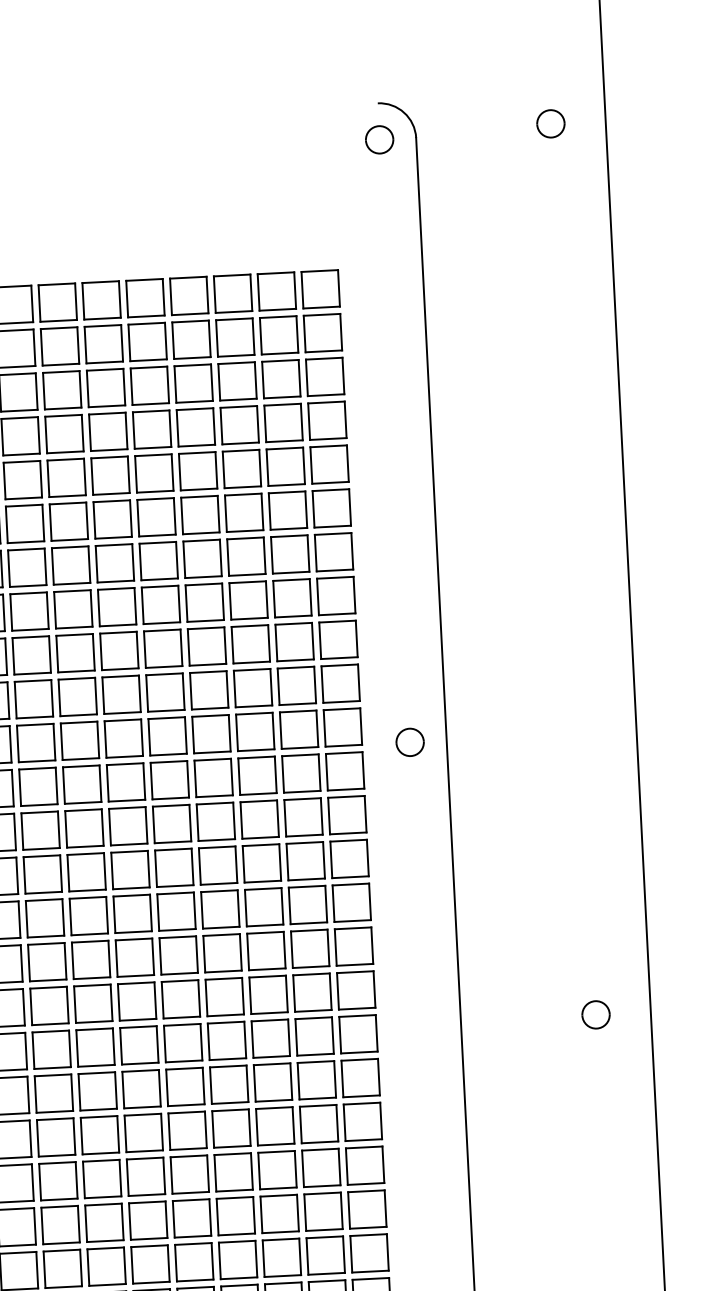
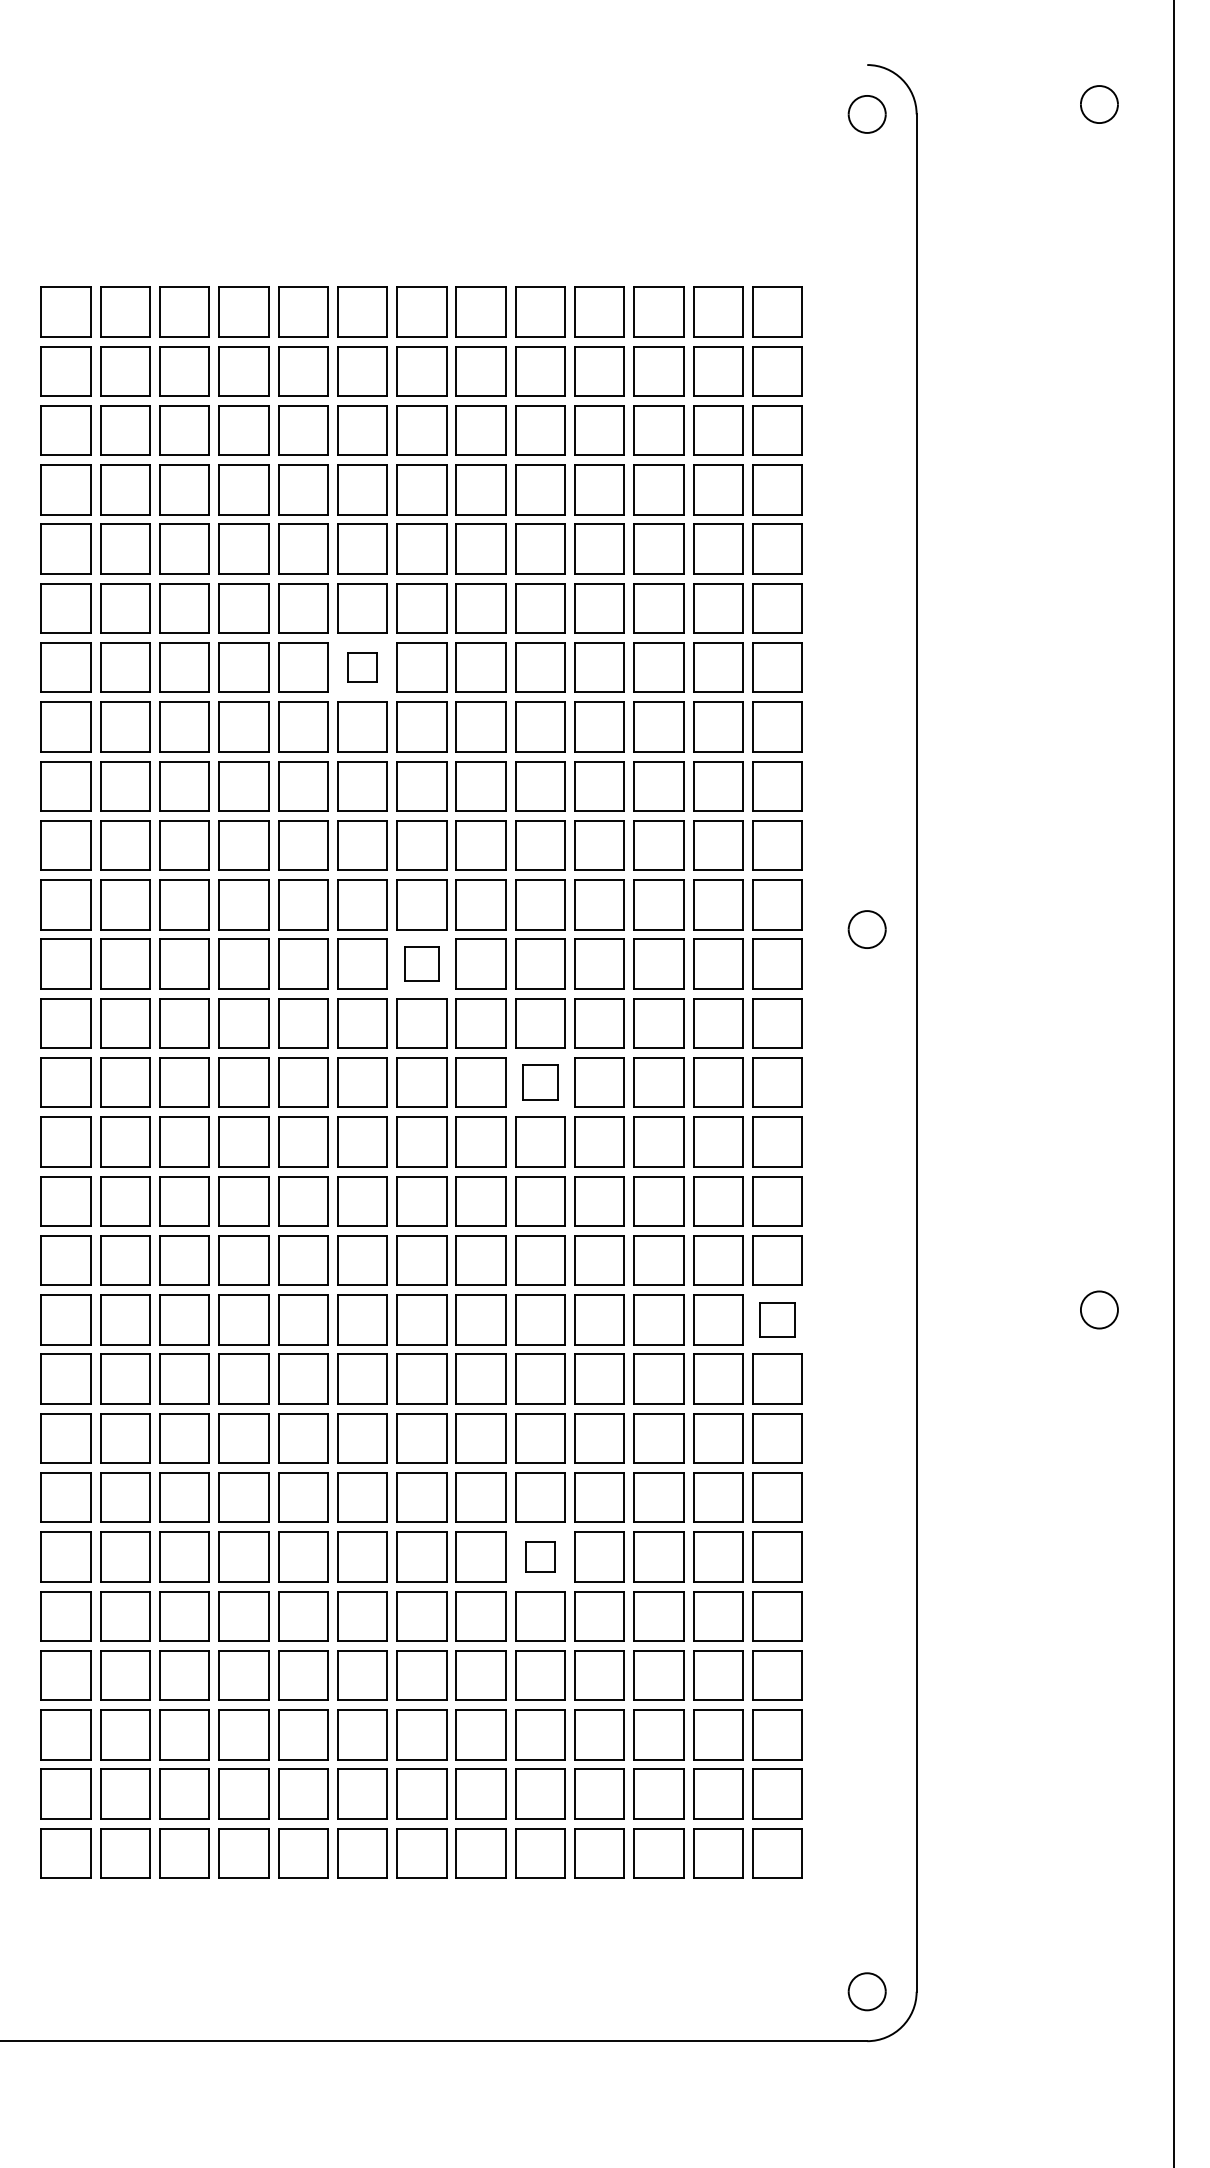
part: (27, 567) -> (362, 667), size x0.6
part: (81, 784) -> (421, 963), size x0.7
part: (174, 867) -> (540, 1082), size x0.7
part: (358, 1033) -> (777, 1319), size x0.7
part: (192, 1218) -> (540, 1556), size x0.6

